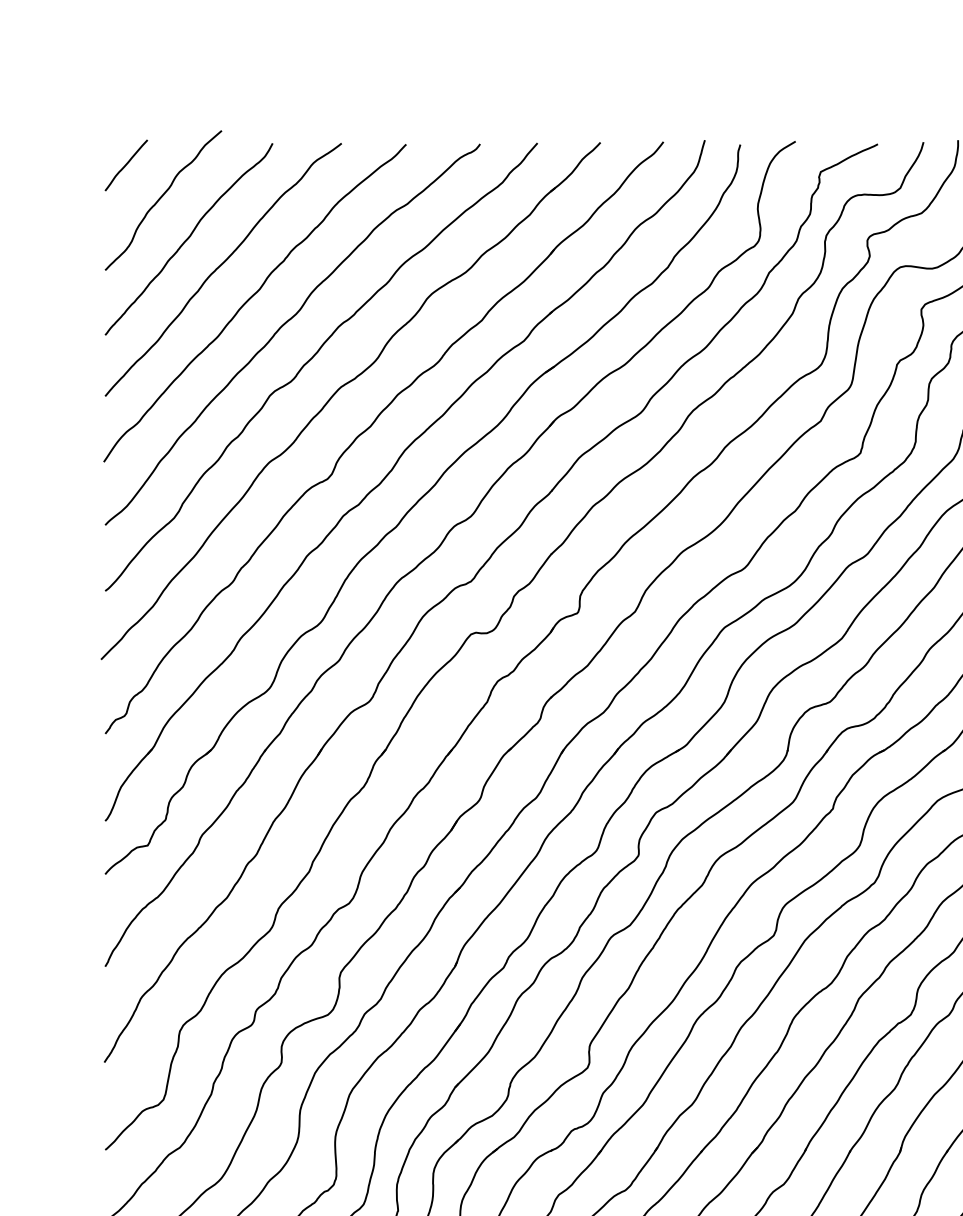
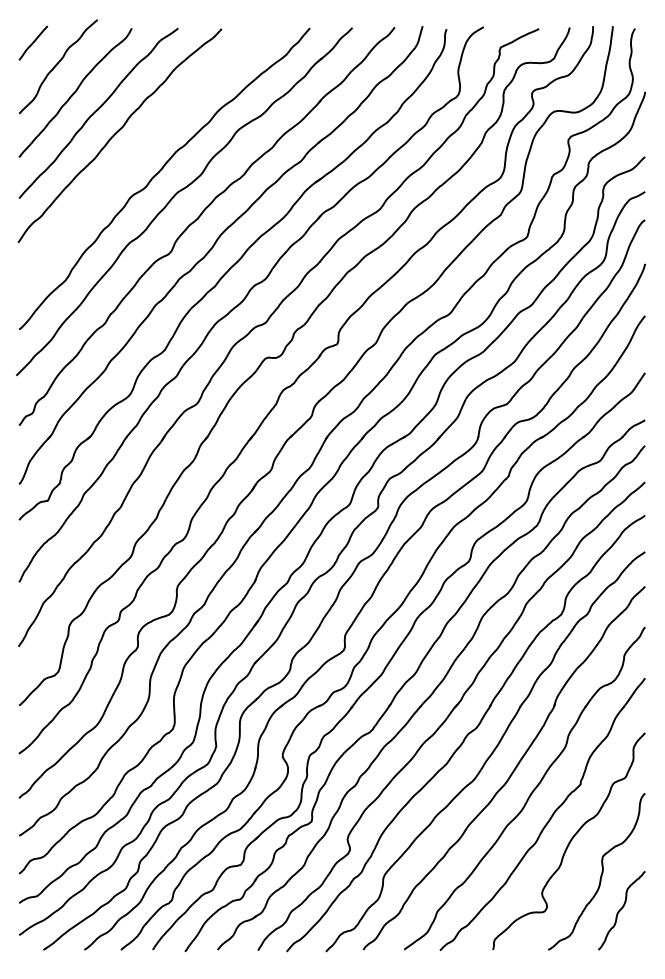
curve: (284, 326) -> (139, 151), removed

